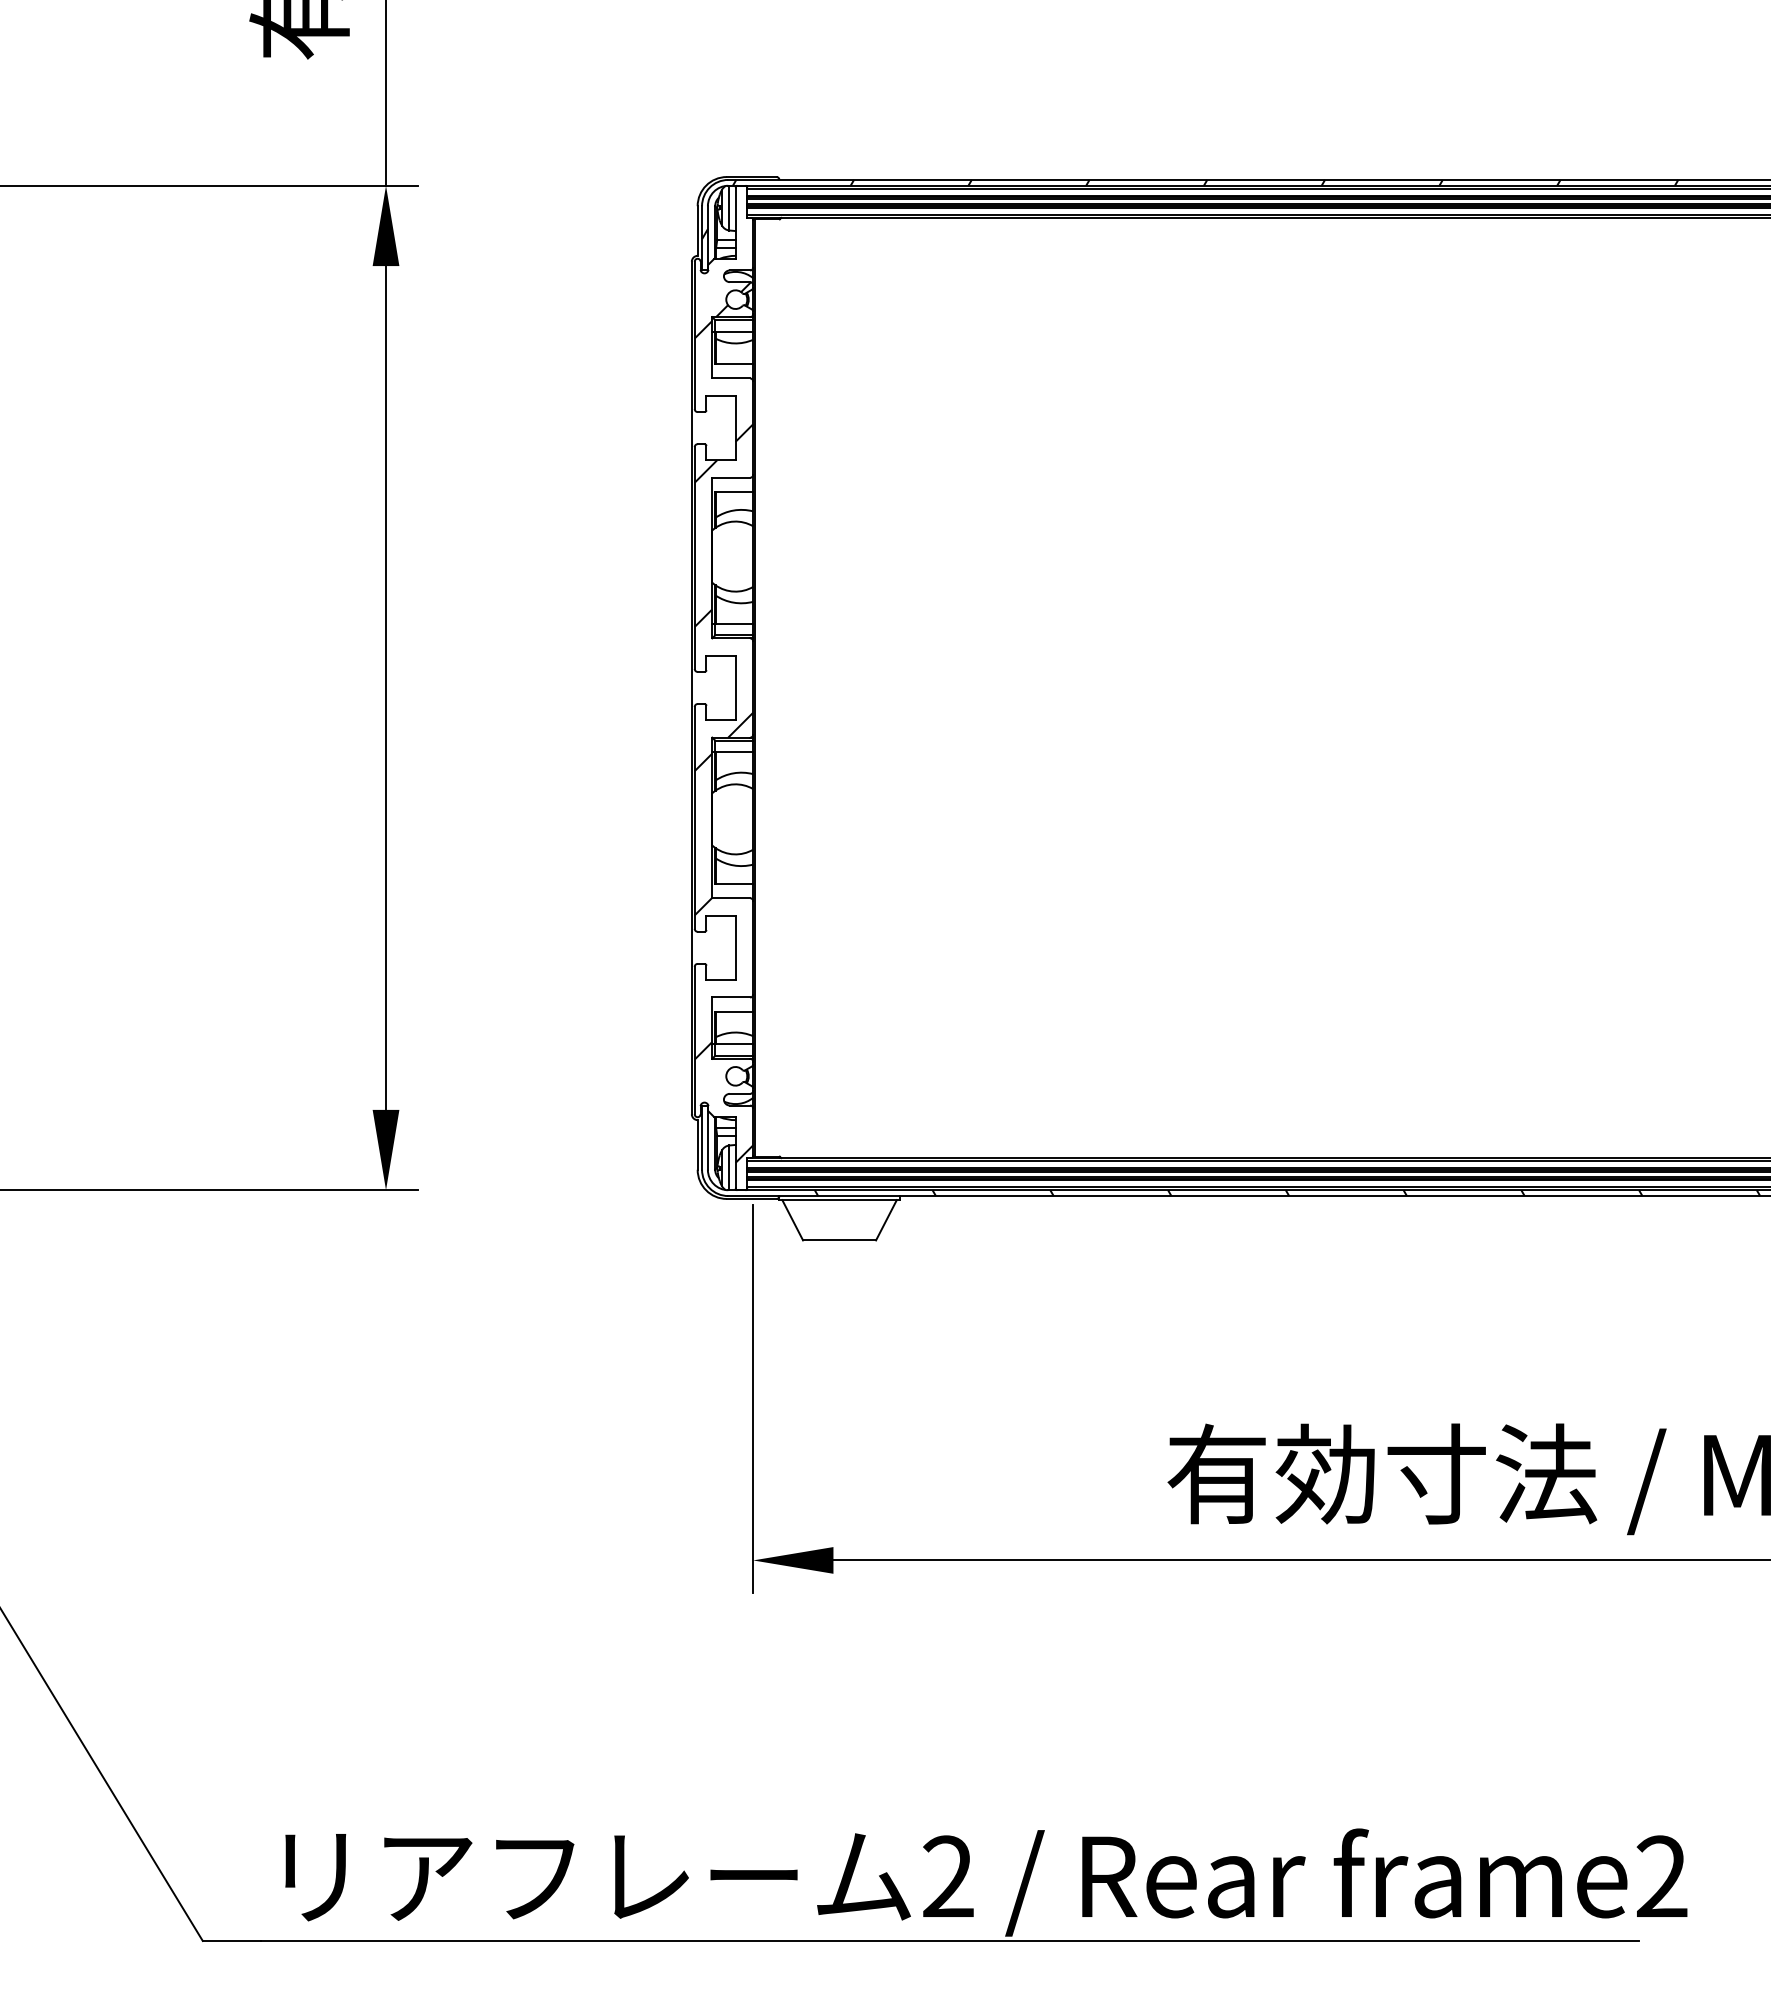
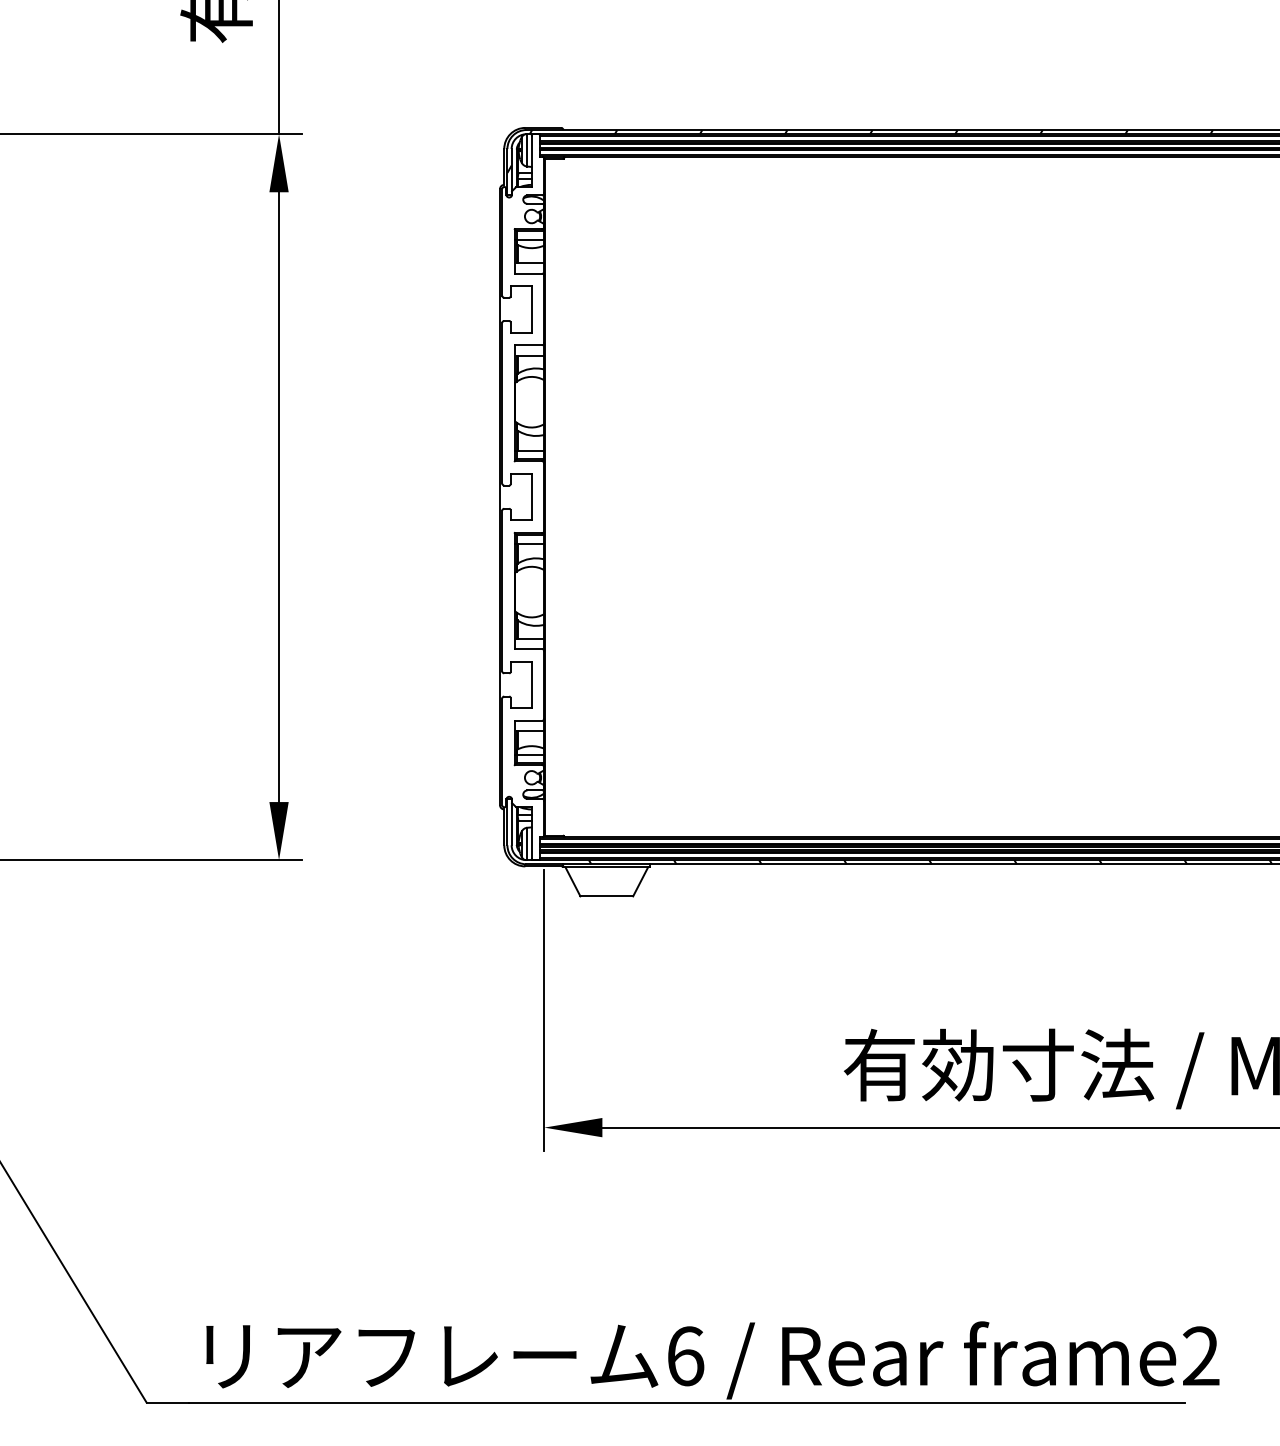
hatch: (724, 721) -> (523, 521), removed
text: (948, 1877) -> (685, 1356), 2 -> 6

